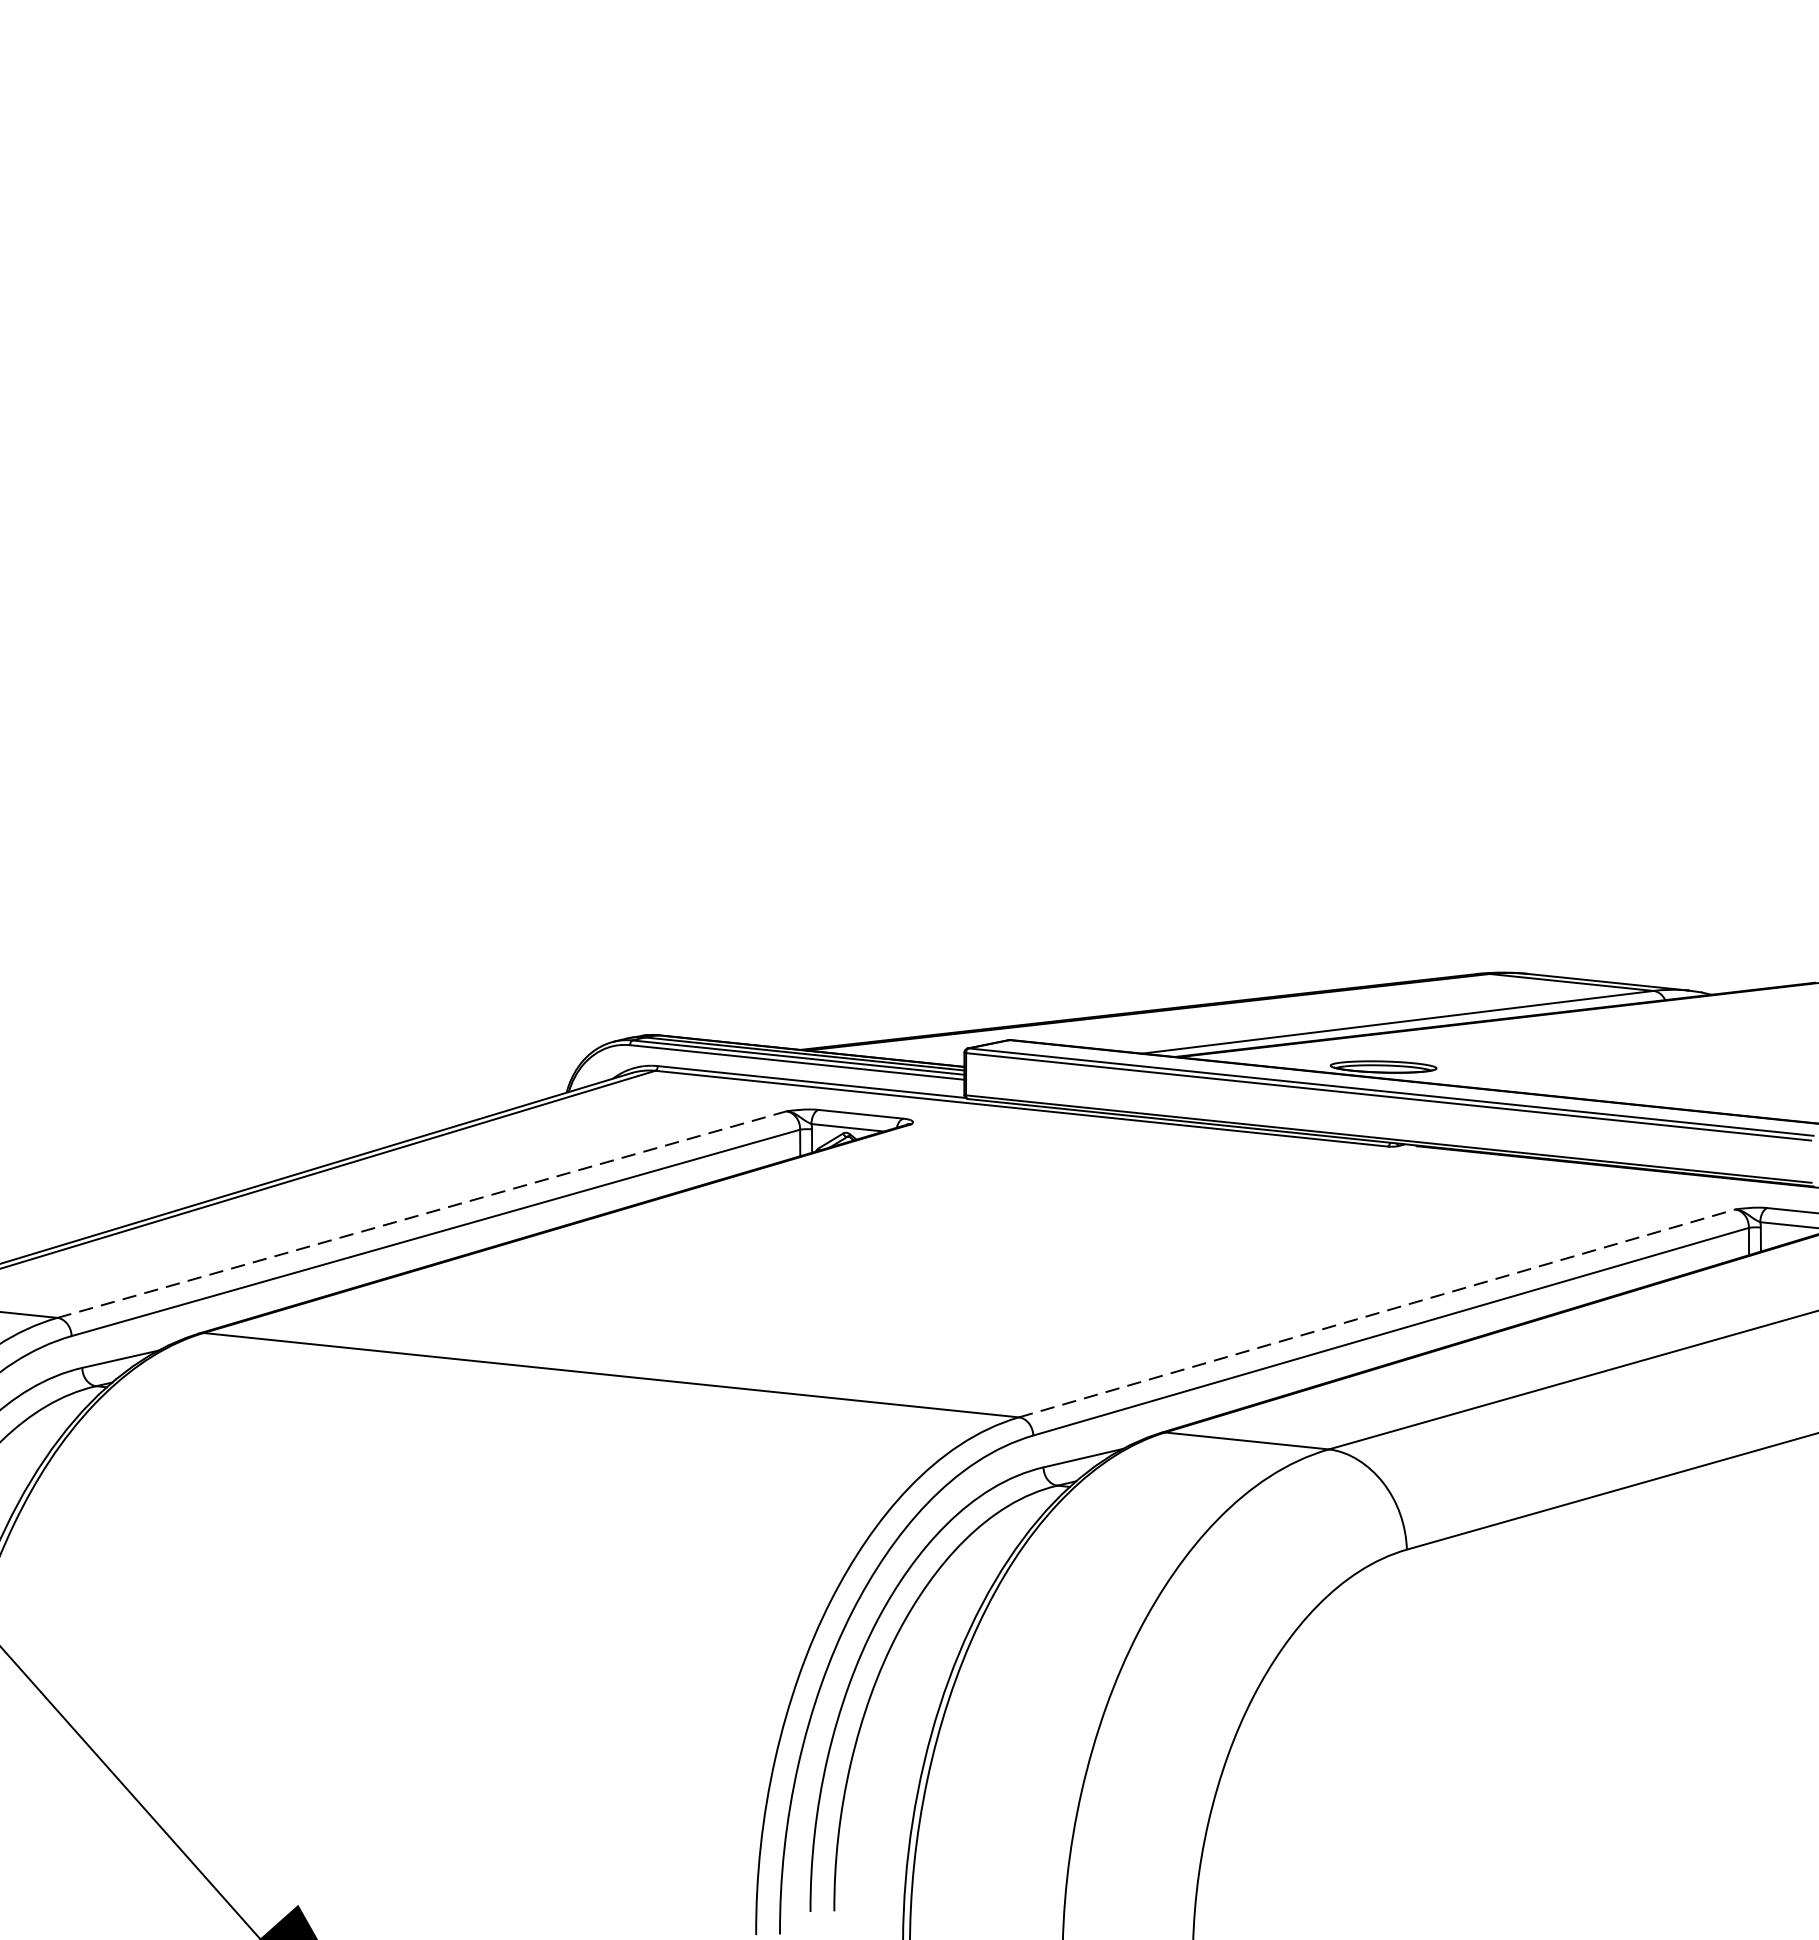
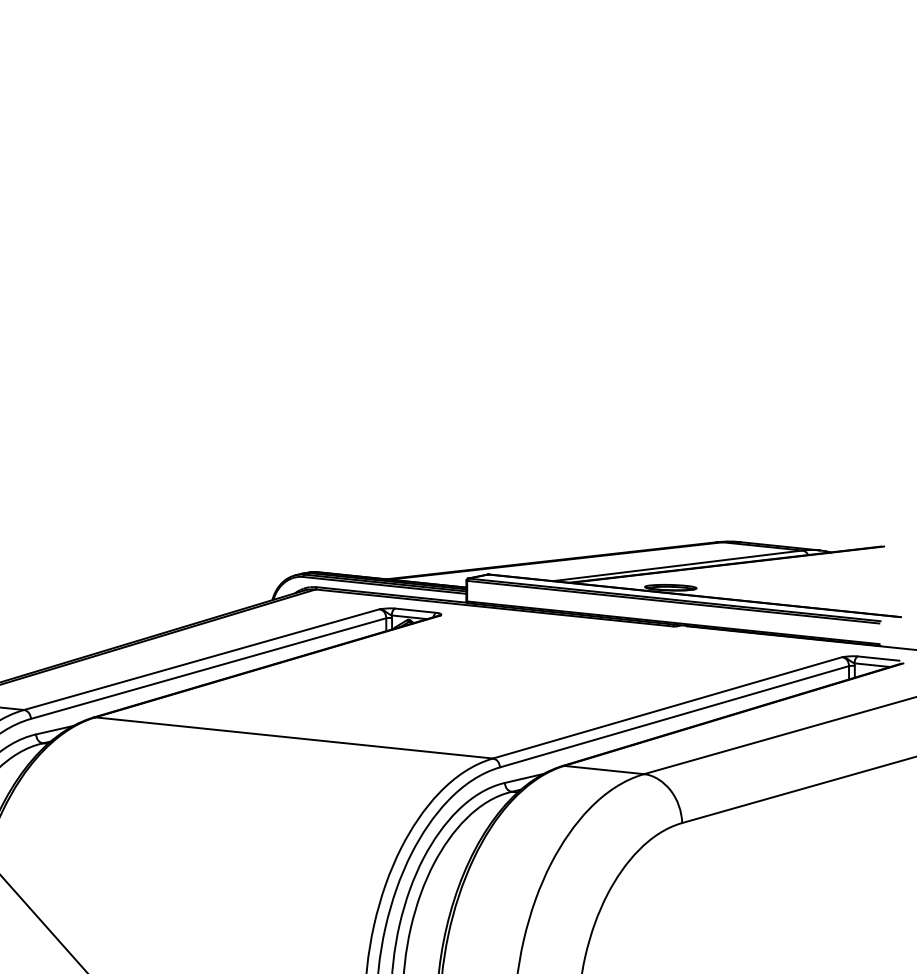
line: (421, 1214) -> (201, 659), dashed -> solid
line: (1376, 1312) -> (667, 707), dashed -> solid

